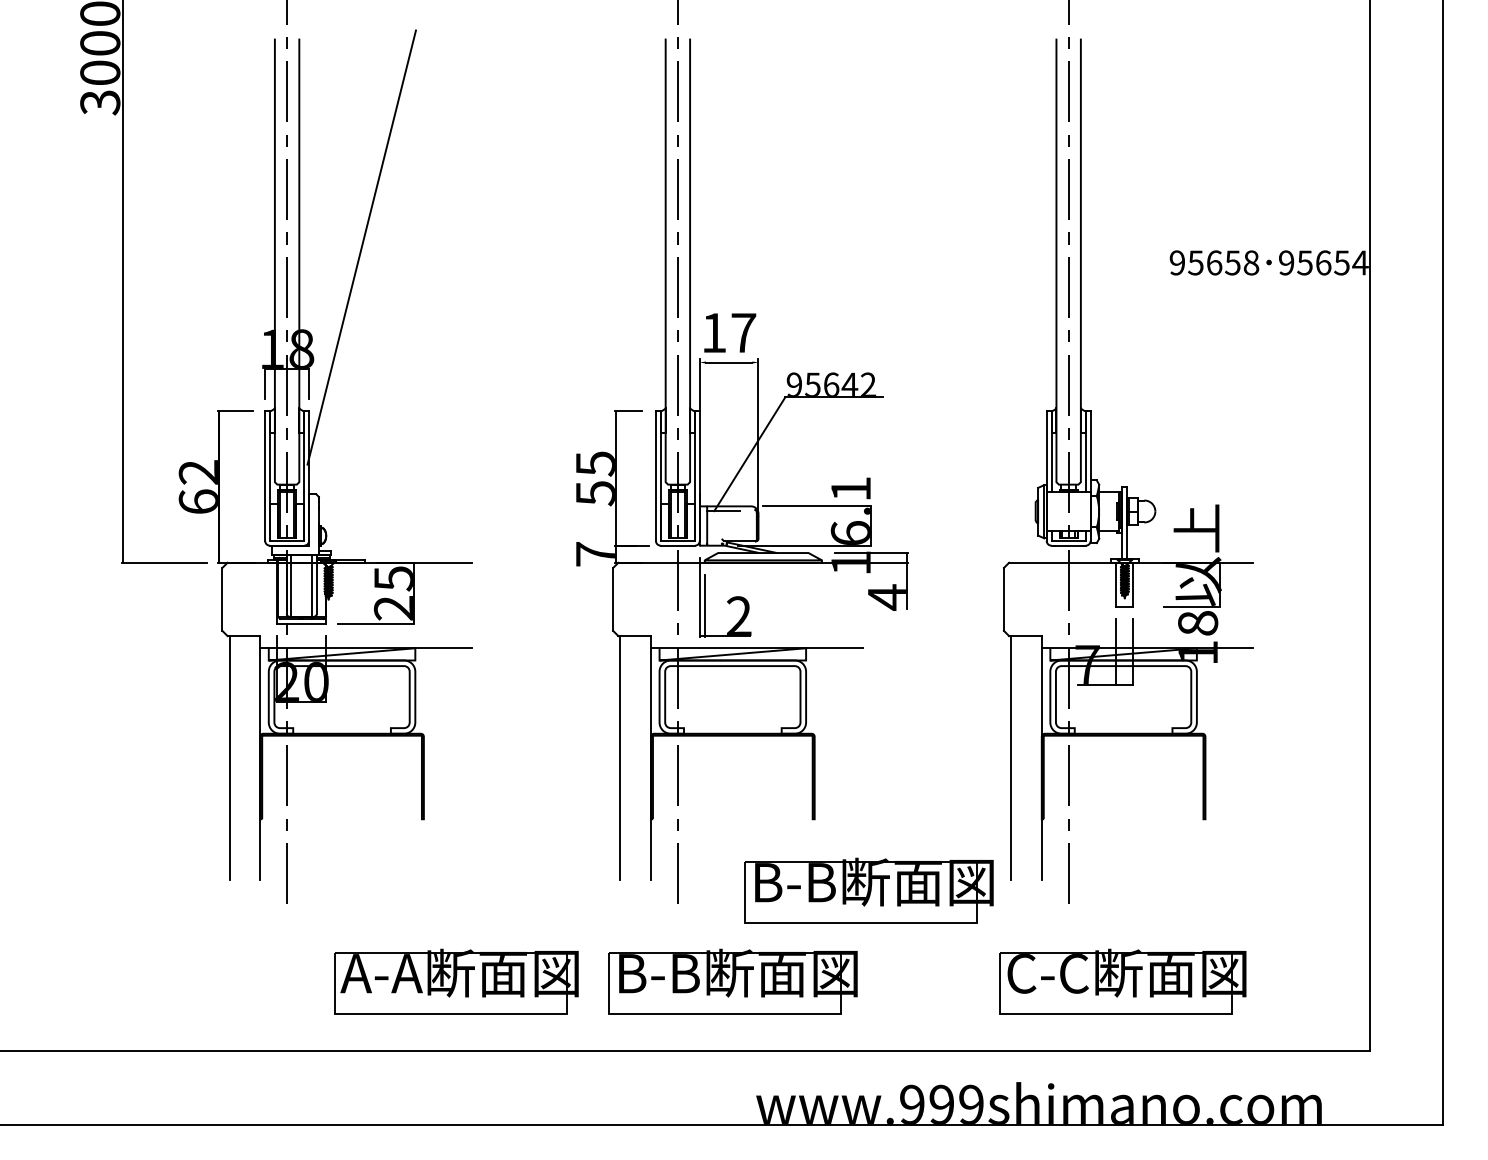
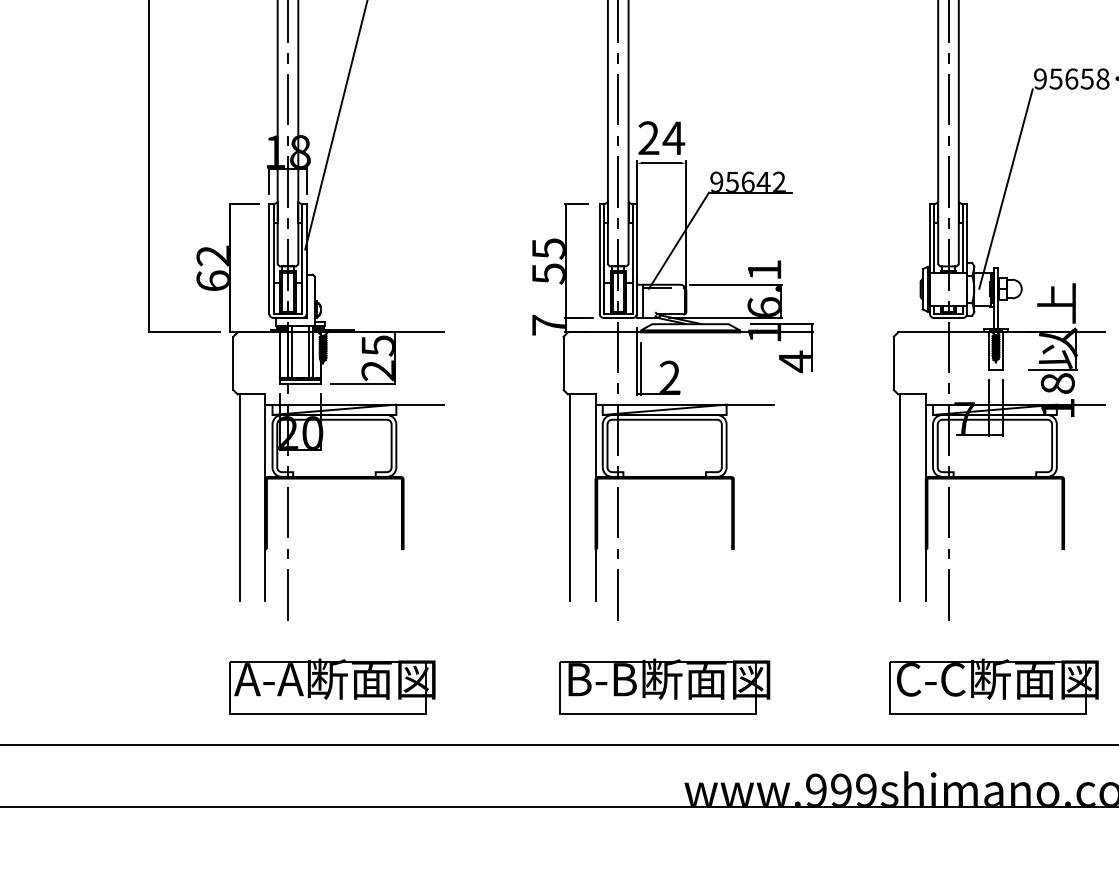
text: (729, 332) -> (661, 137), 17 -> 24
line: (1136, 393) -> (1005, 189), added
part: (868, 890) -> (779, 609), removed
part: (456, 981) -> (332, 686), moved

